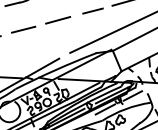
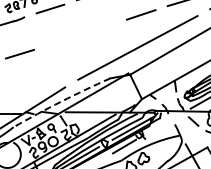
line: (92, 10) -> (103, 26), removed
line: (58, 20) -> (61, 40), removed
arc: (55, 70) -> (61, 101), solid -> dashed
line: (133, 95) -> (157, 128), removed

